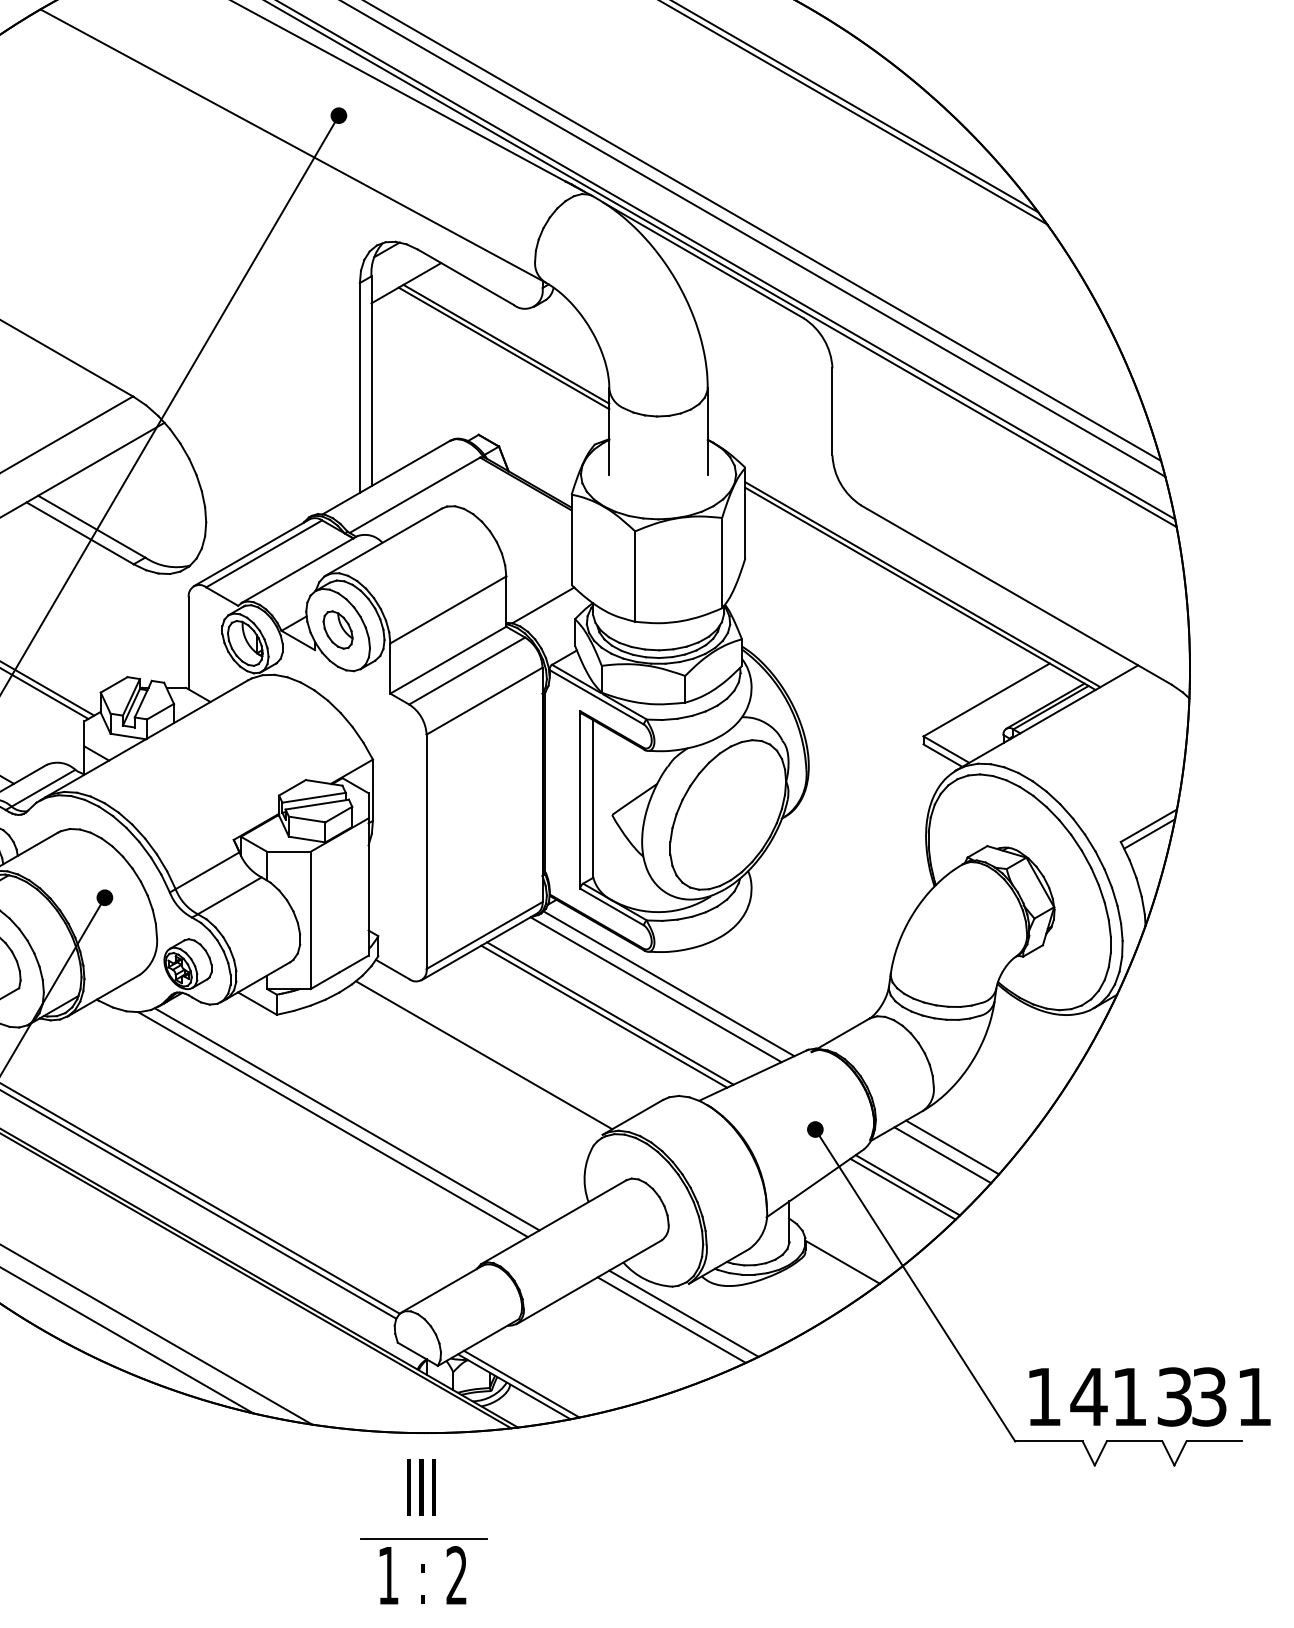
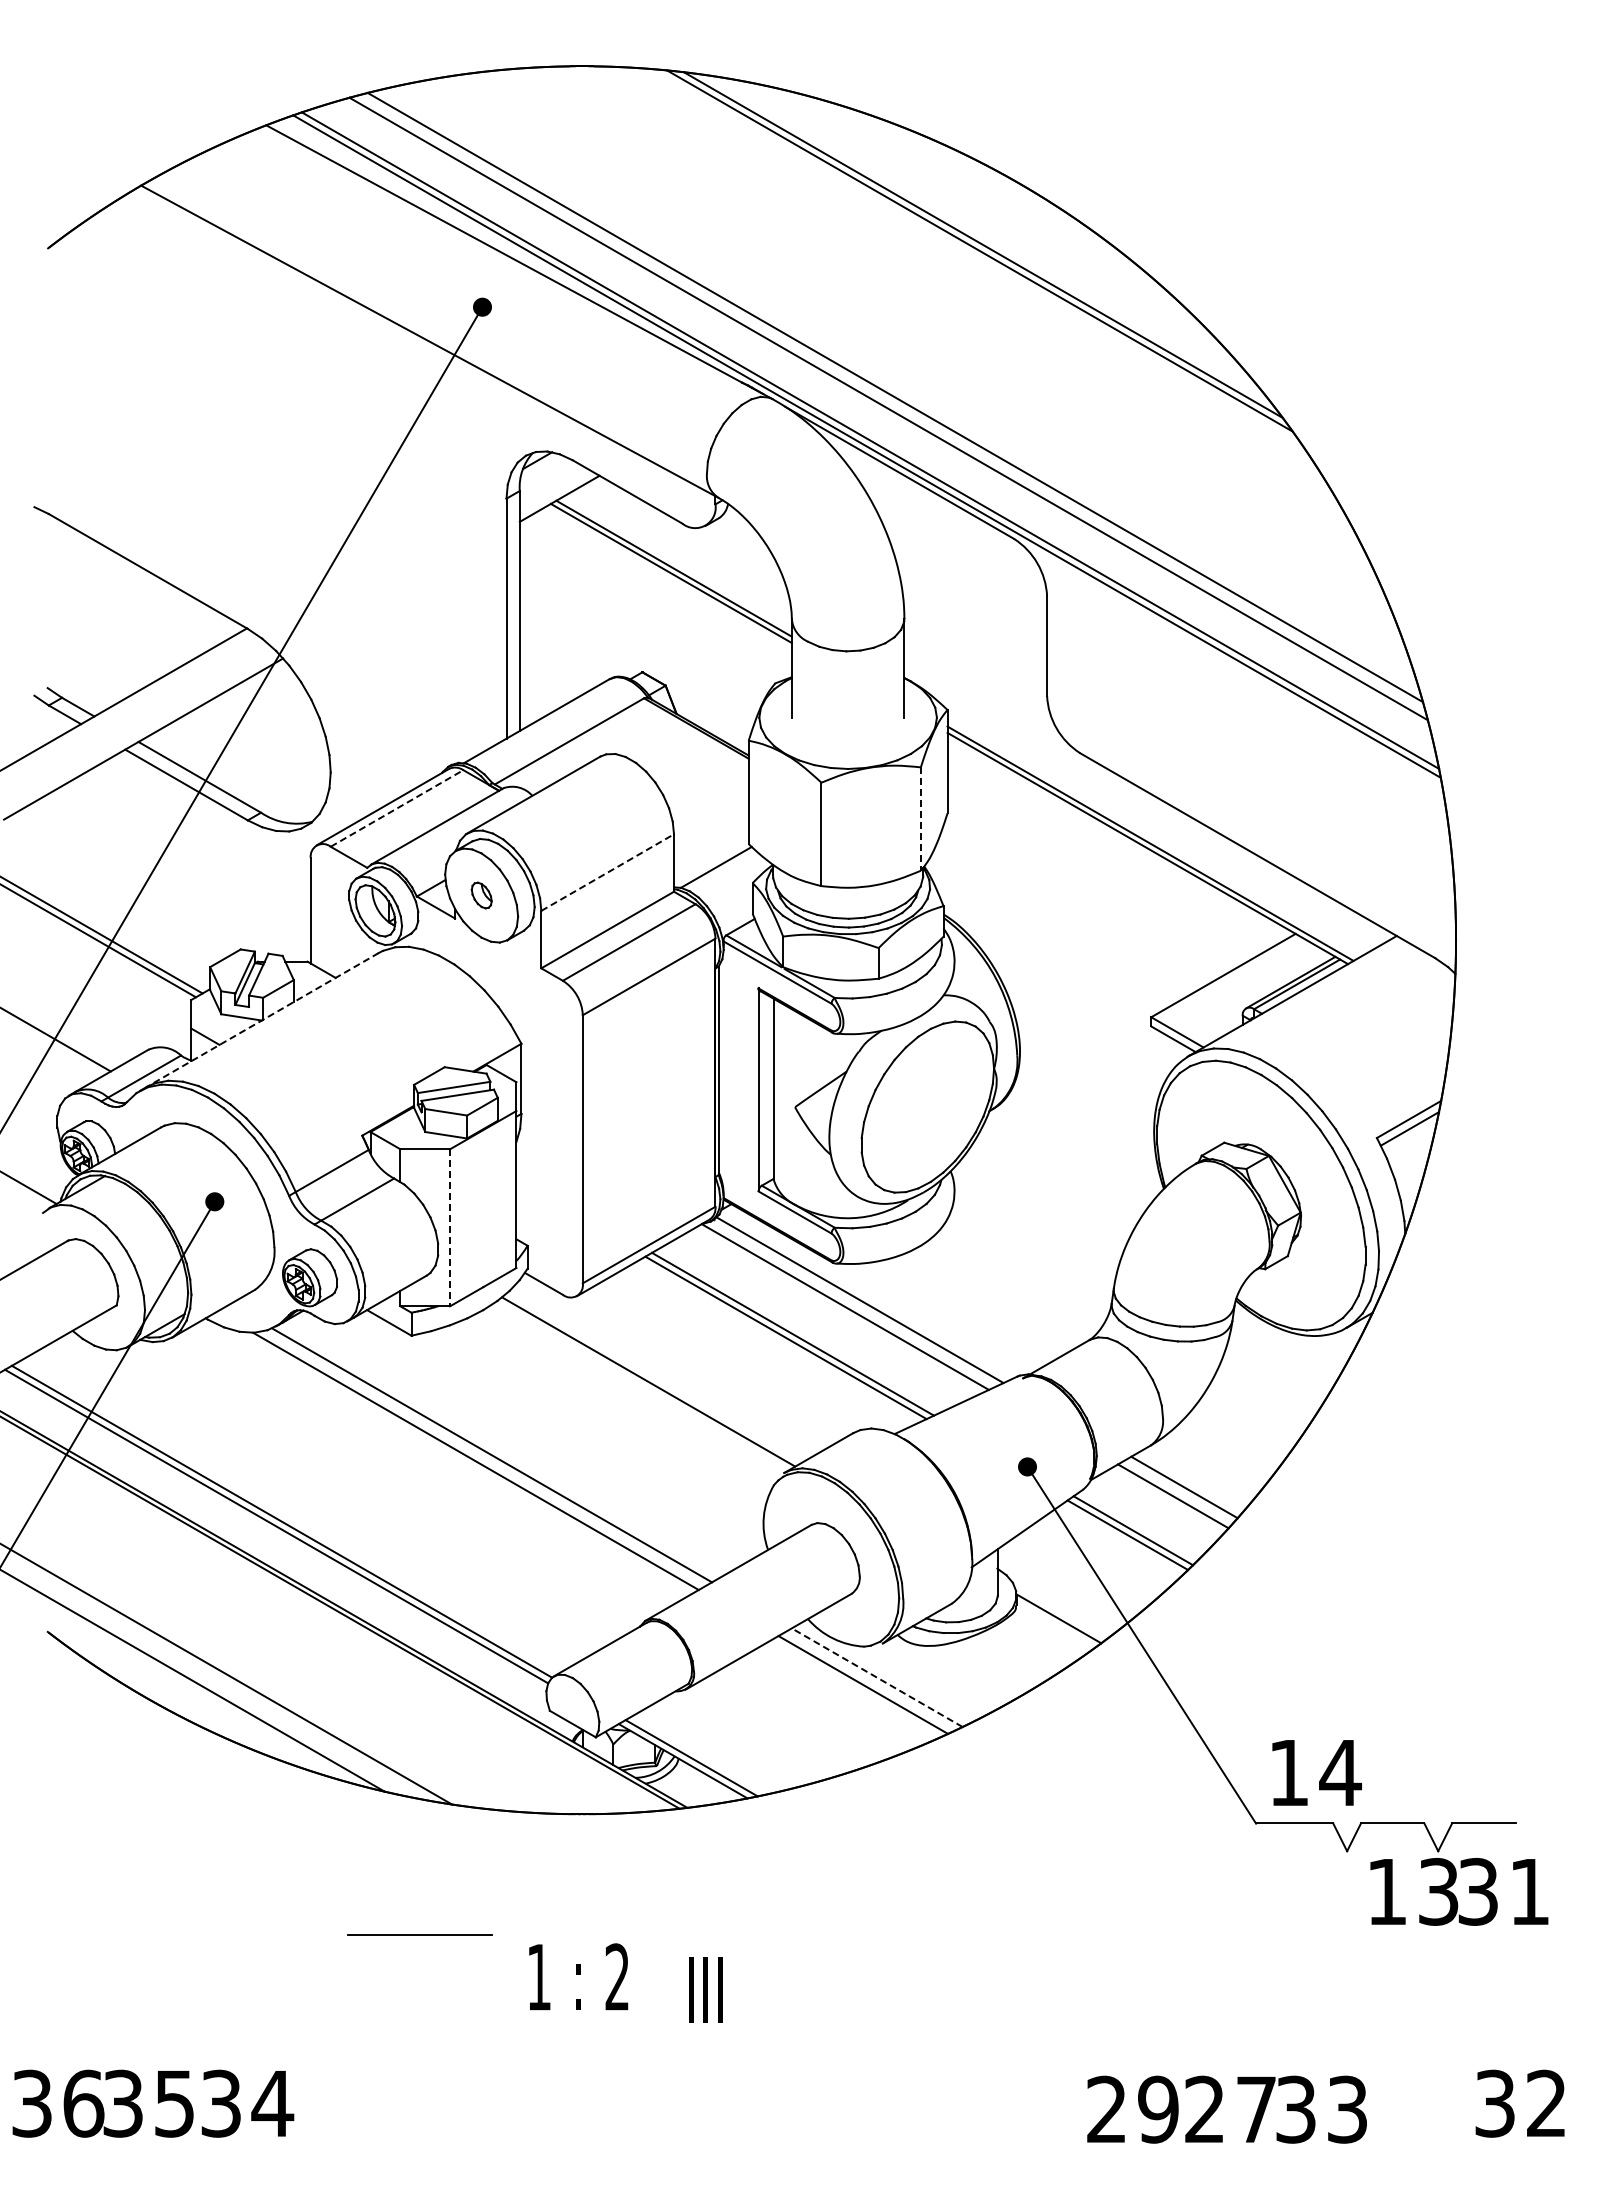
line: (264, 553) -> (397, 808), solid -> dashed
line: (721, 563) -> (920, 819), solid -> dashed
line: (448, 609) -> (607, 872), solid -> dashed
part: (338, 629) -> (481, 895), size x0.6
line: (146, 739) -> (262, 1020), solid -> dashed
line: (310, 920) -> (450, 1227), solid -> dashed
line: (684, 1313) -> (877, 1677), solid -> dashed
text: (1192, 1396) -> (1459, 1891), moved
text: (421, 1486) -> (705, 1989), moved
line: (422, 1538) -> (419, 1934), moved

